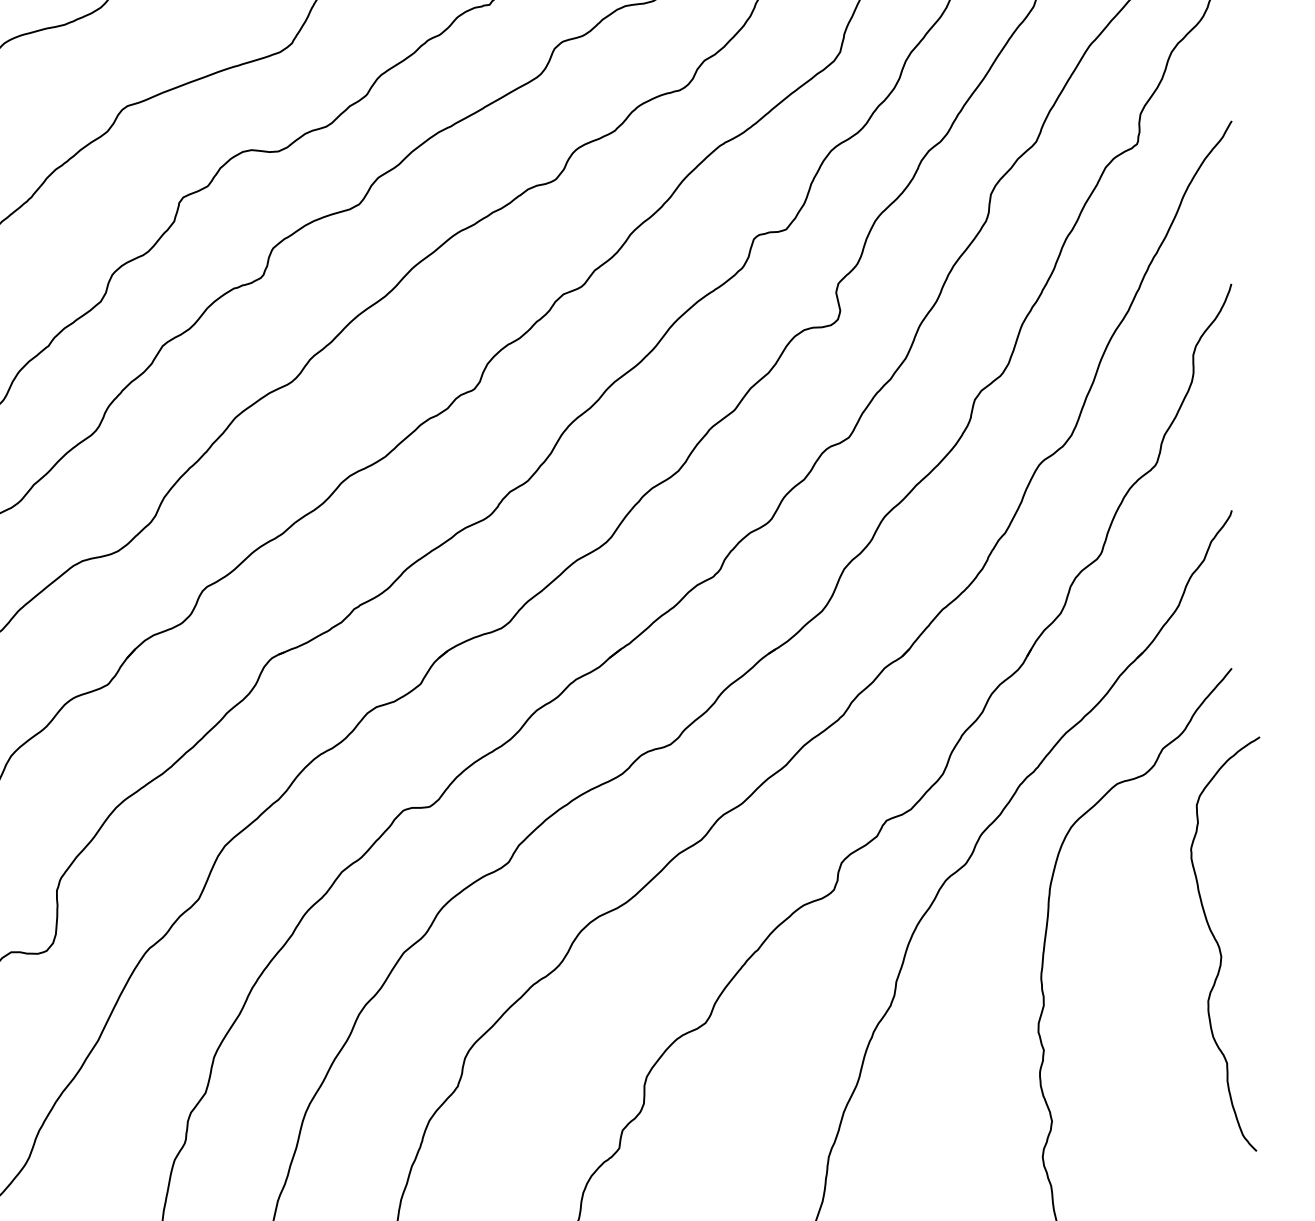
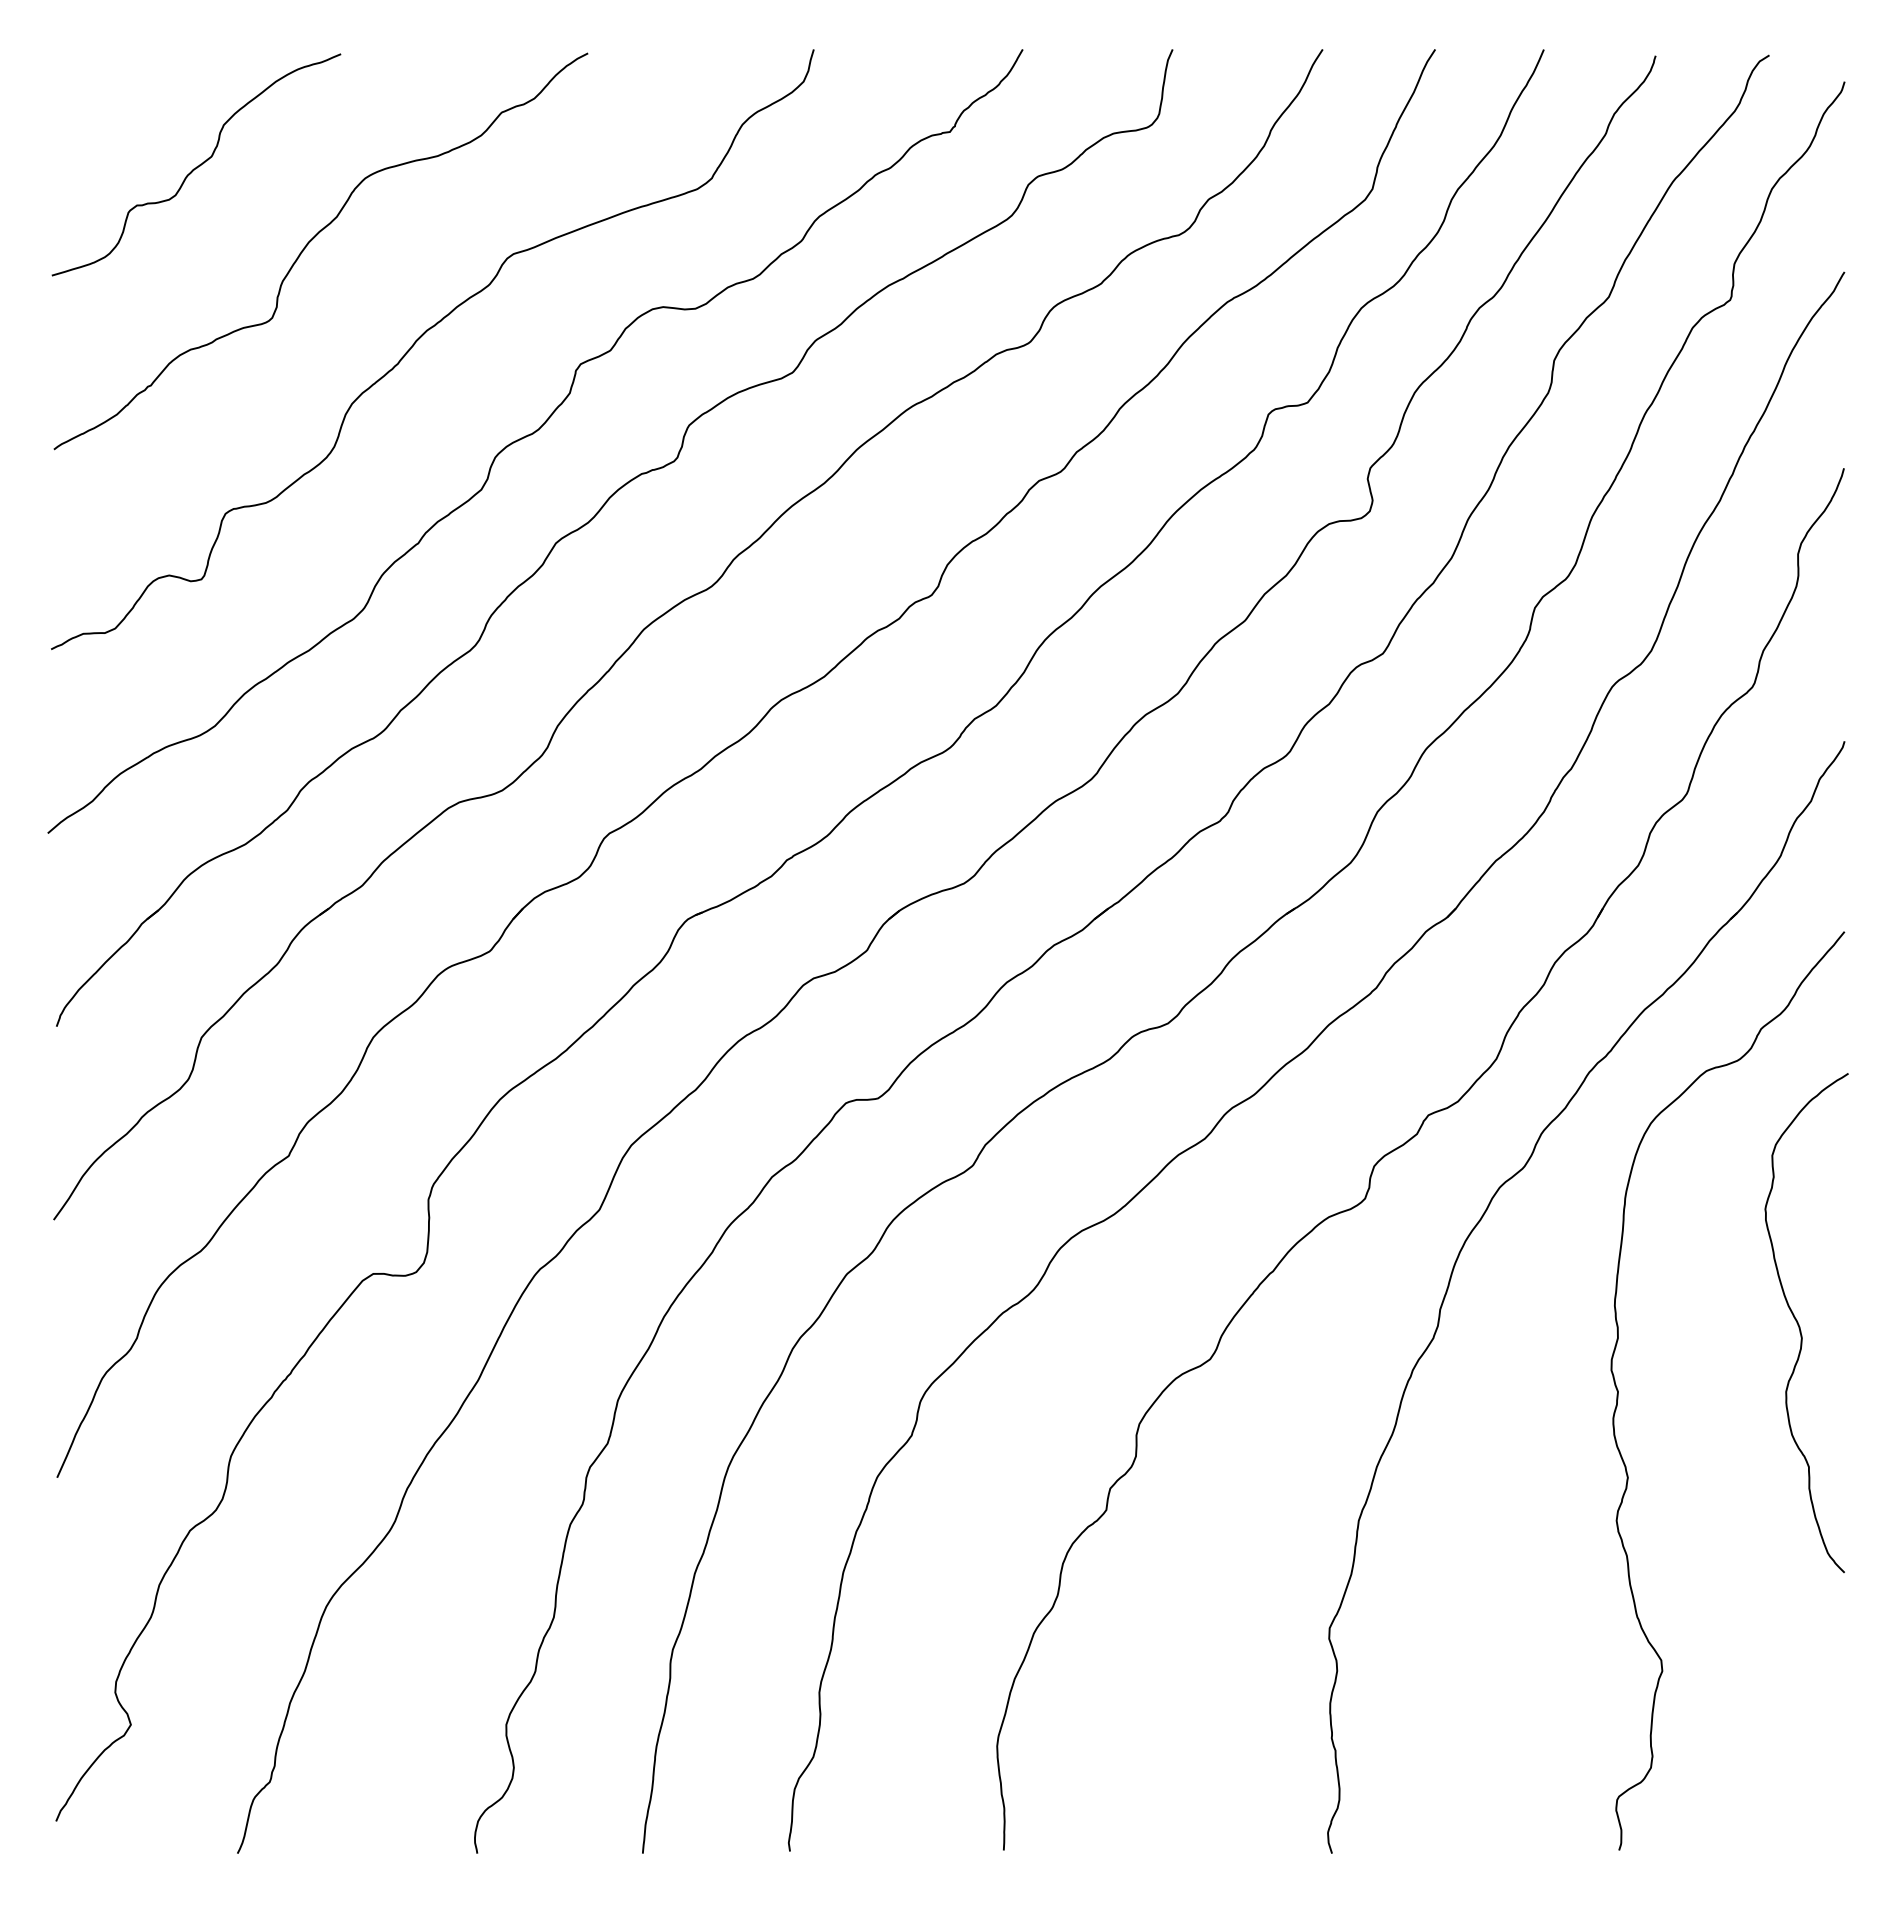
curve: (1220, 946) -> (1800, 1326), moved

